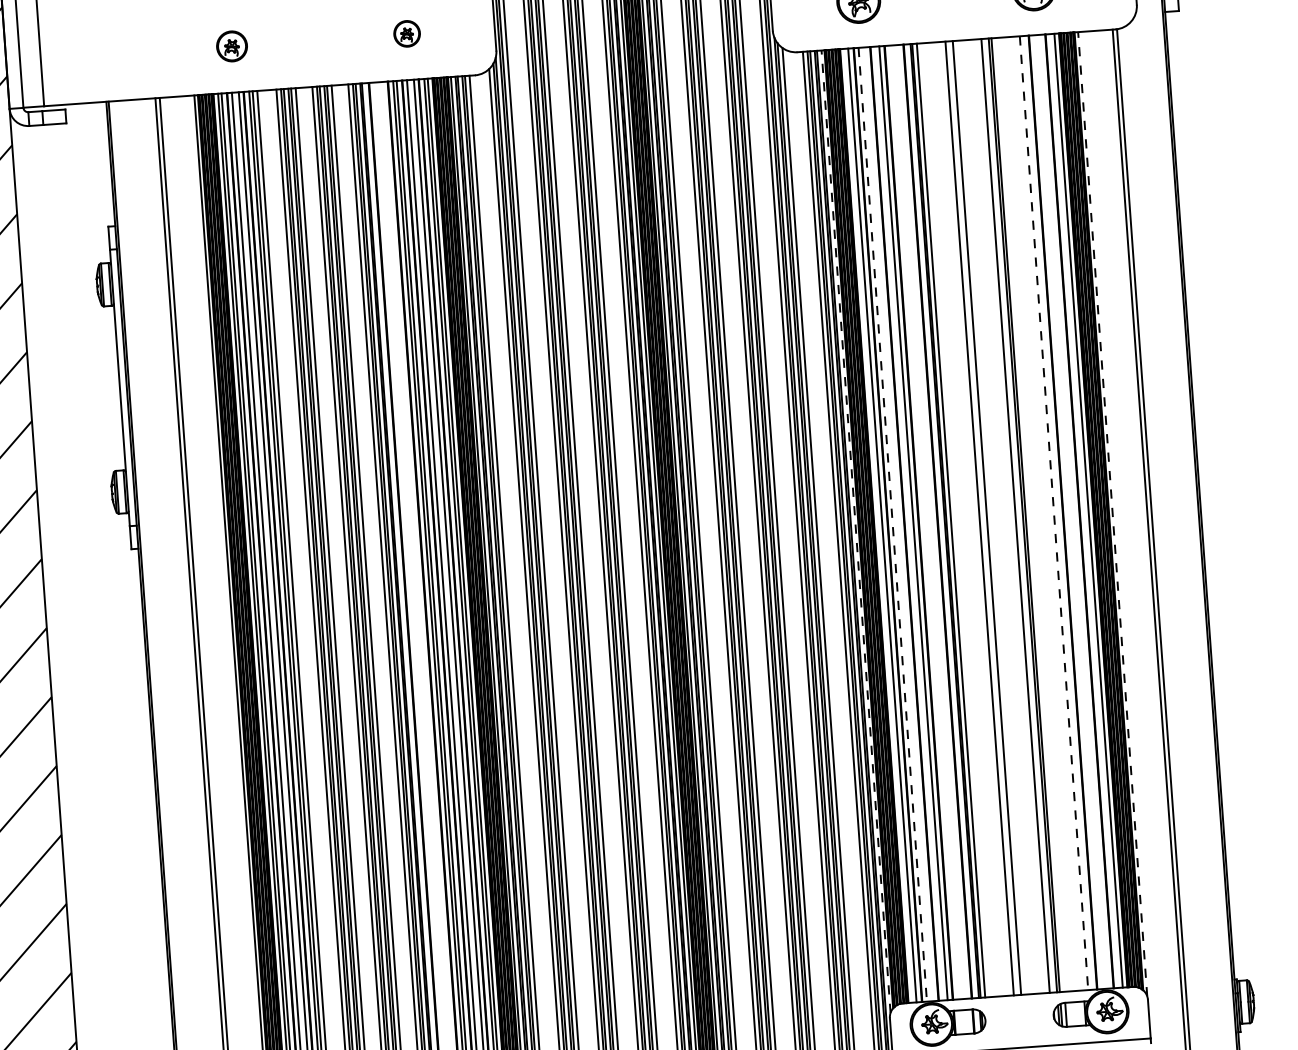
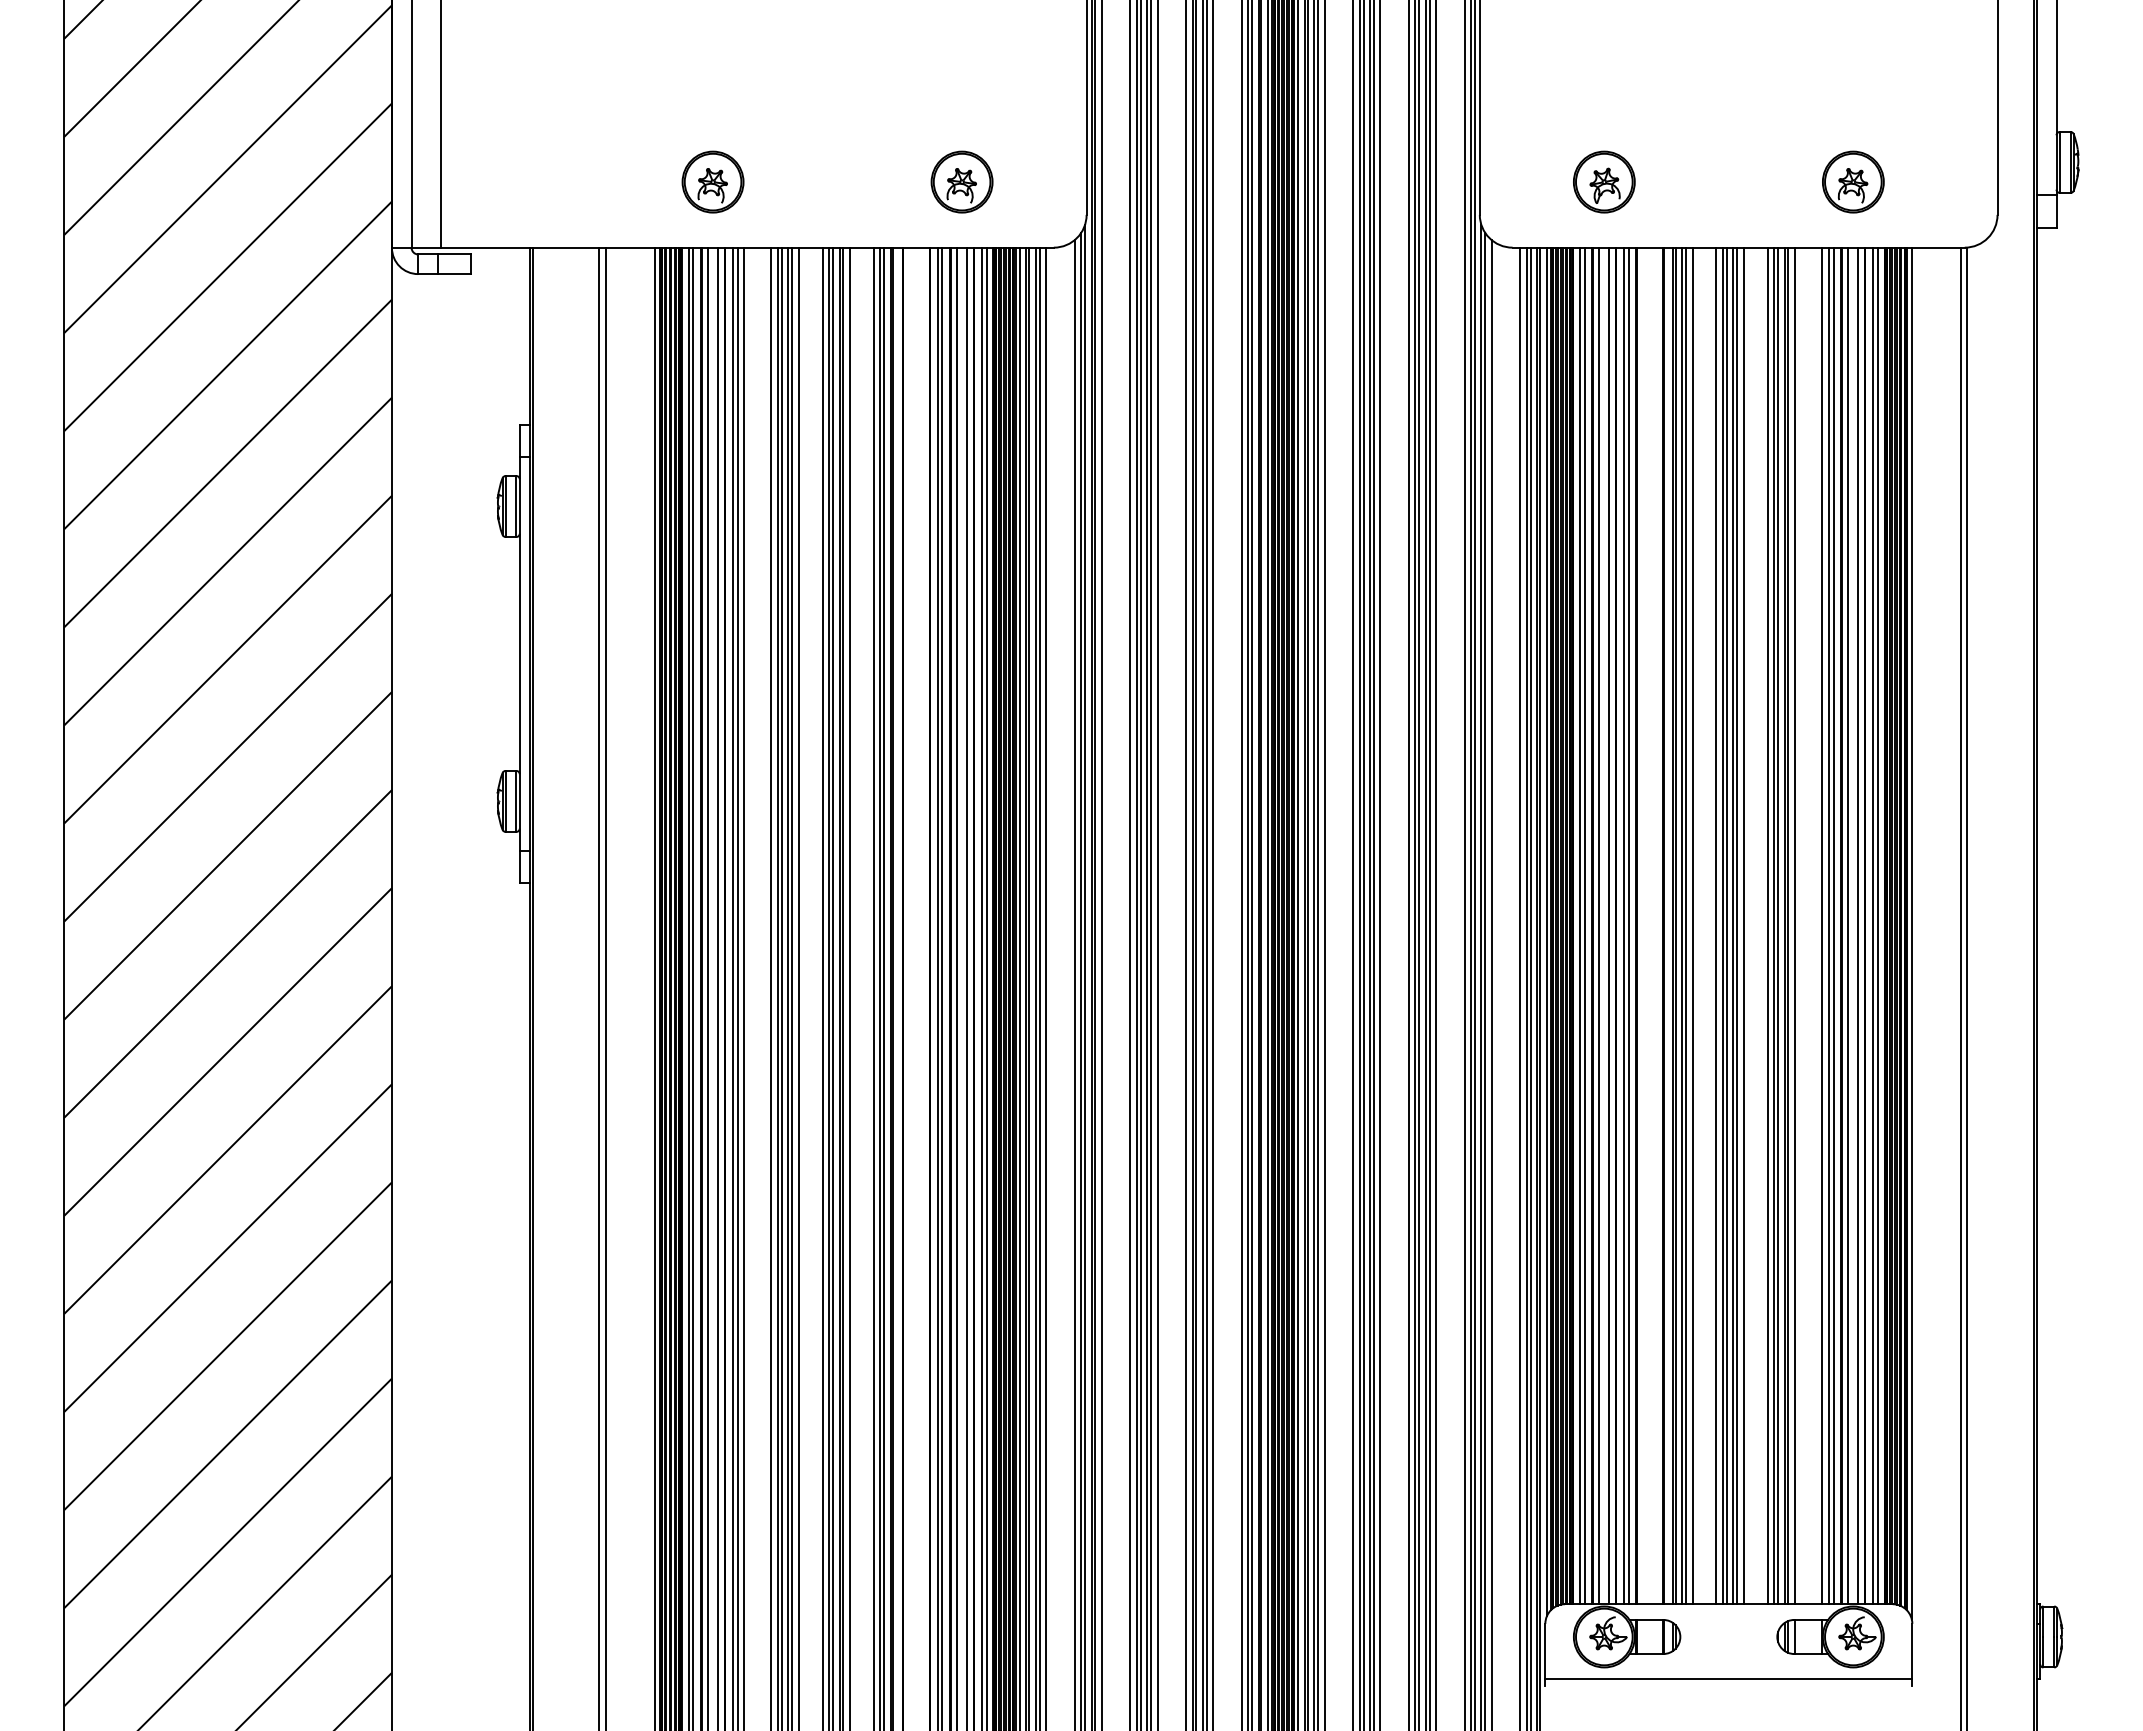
part: (406, 33) -> (961, 181), size x1.67
part: (231, 46) -> (712, 181), size x1.43
line: (1085, 510) -> (1873, 925), added
line: (1067, 511) -> (1848, 925), added
line: (1074, 511) -> (1858, 925), added
line: (1057, 512) -> (1833, 925), added
line: (1049, 513) -> (1822, 925), added
line: (1053, 513) -> (1828, 926), dashed -> solid
line: (1029, 514) -> (1794, 925), added
line: (1112, 514) -> (1911, 933), dashed -> solid
line: (1010, 515) -> (1767, 925), added
line: (1018, 515) -> (1778, 925), added
line: (989, 517) -> (1737, 925), added
line: (994, 517) -> (1743, 925), added
line: (975, 518) -> (1716, 925), added
line: (982, 518) -> (1726, 925), added
line: (958, 519) -> (1692, 925), added
line: (953, 520) -> (1686, 925), added
line: (899, 523) -> (1609, 925), added
line: (909, 523) -> (1623, 925), added
line: (878, 525) -> (1579, 925), added
line: (892, 525) -> (1599, 926), dashed -> solid
line: (855, 531) -> (1546, 931), dashed -> solid

